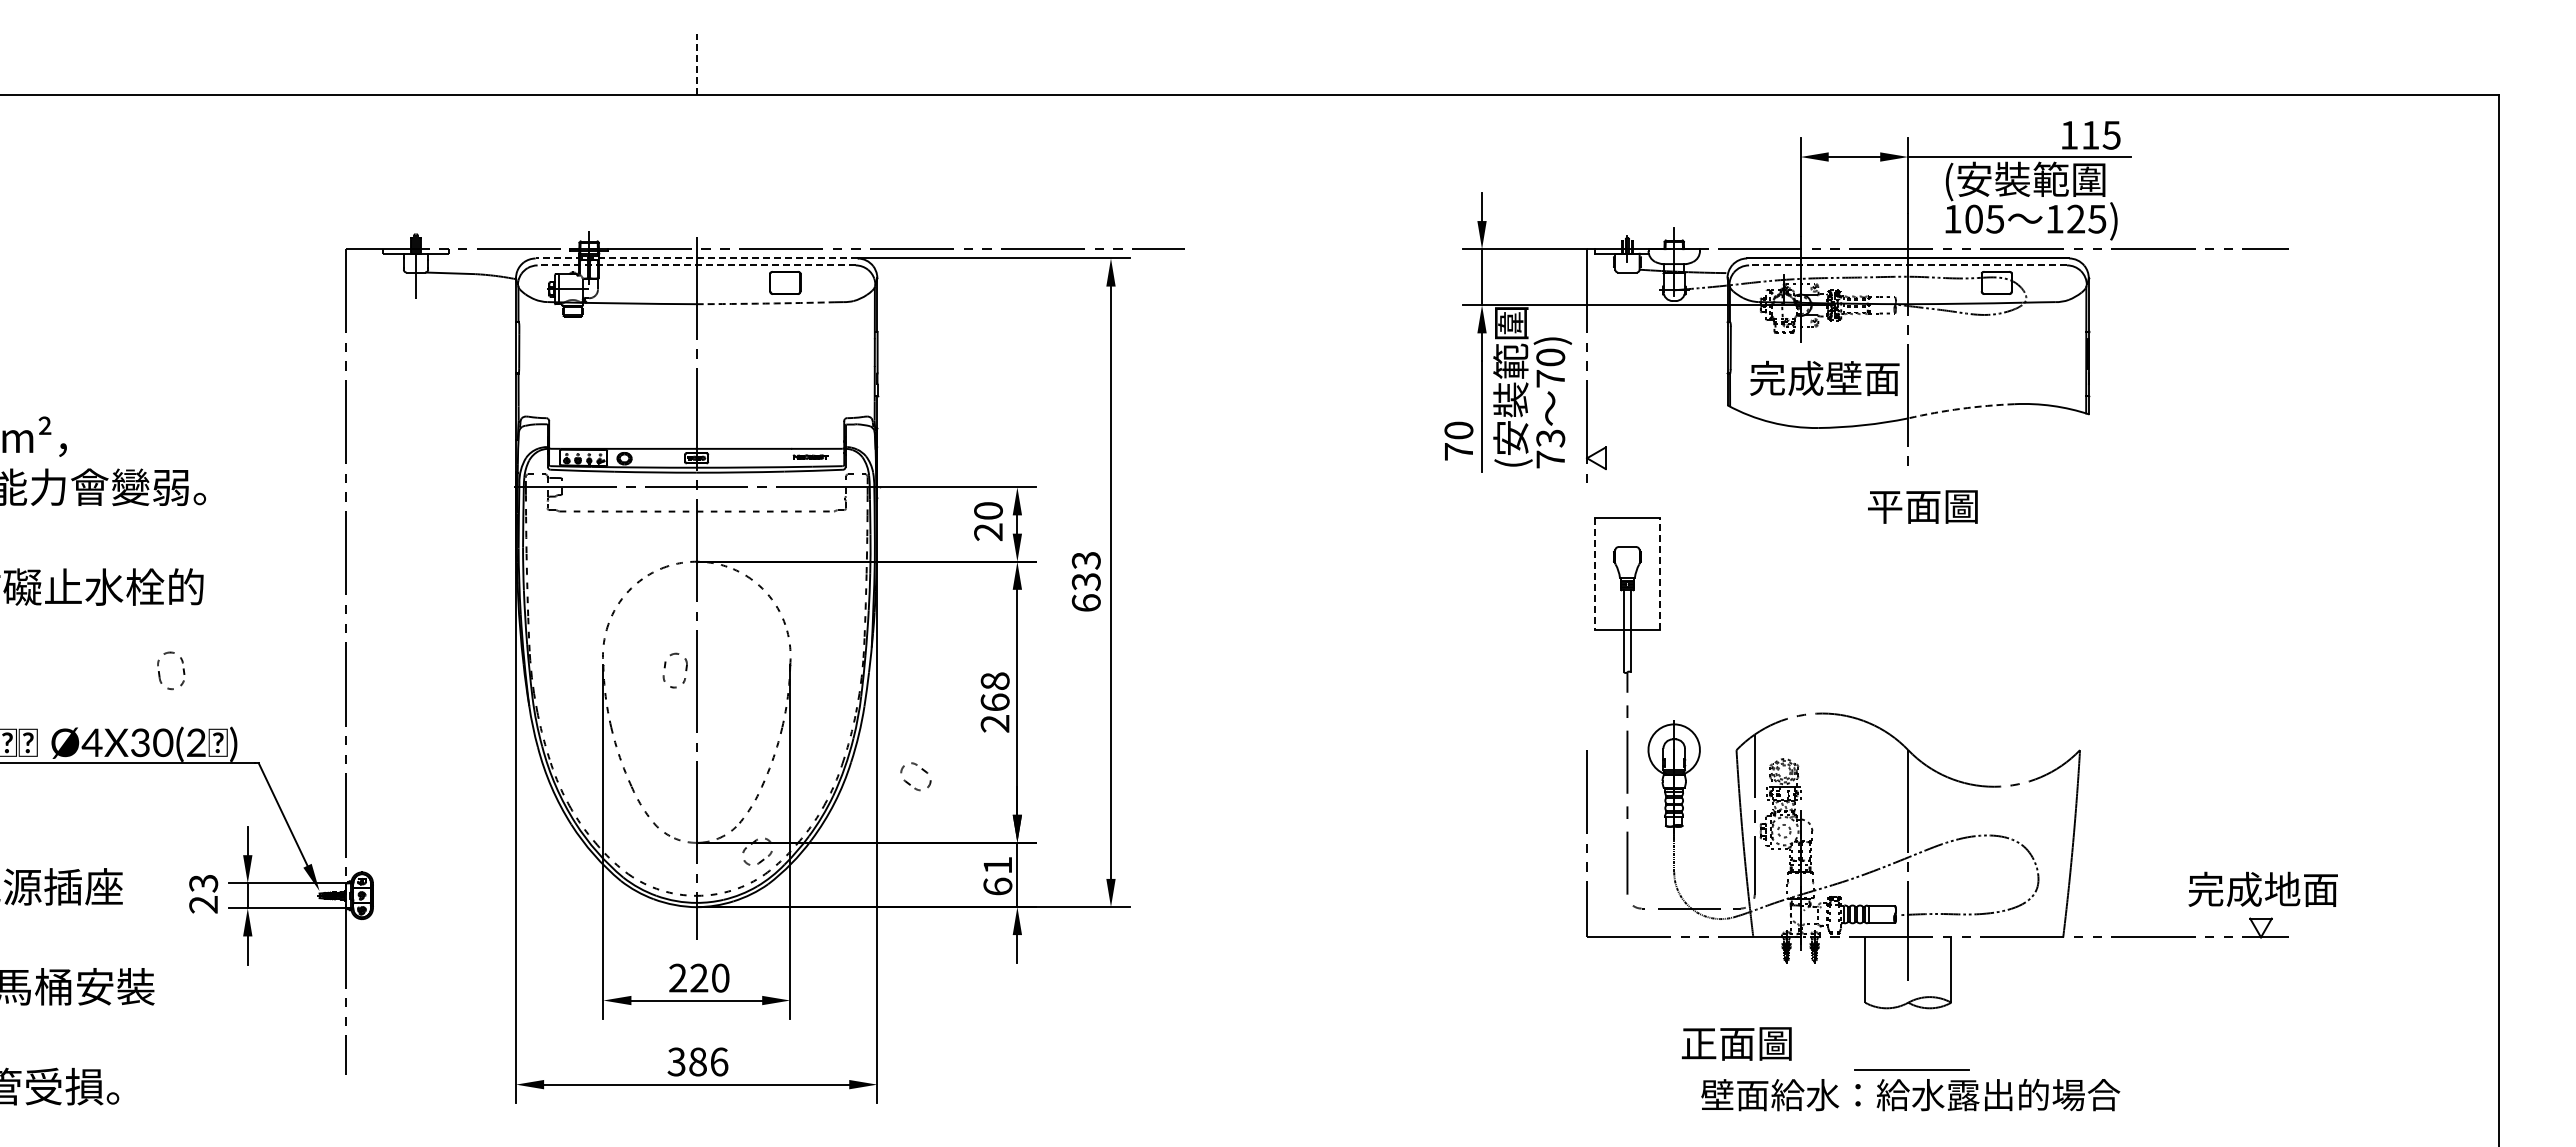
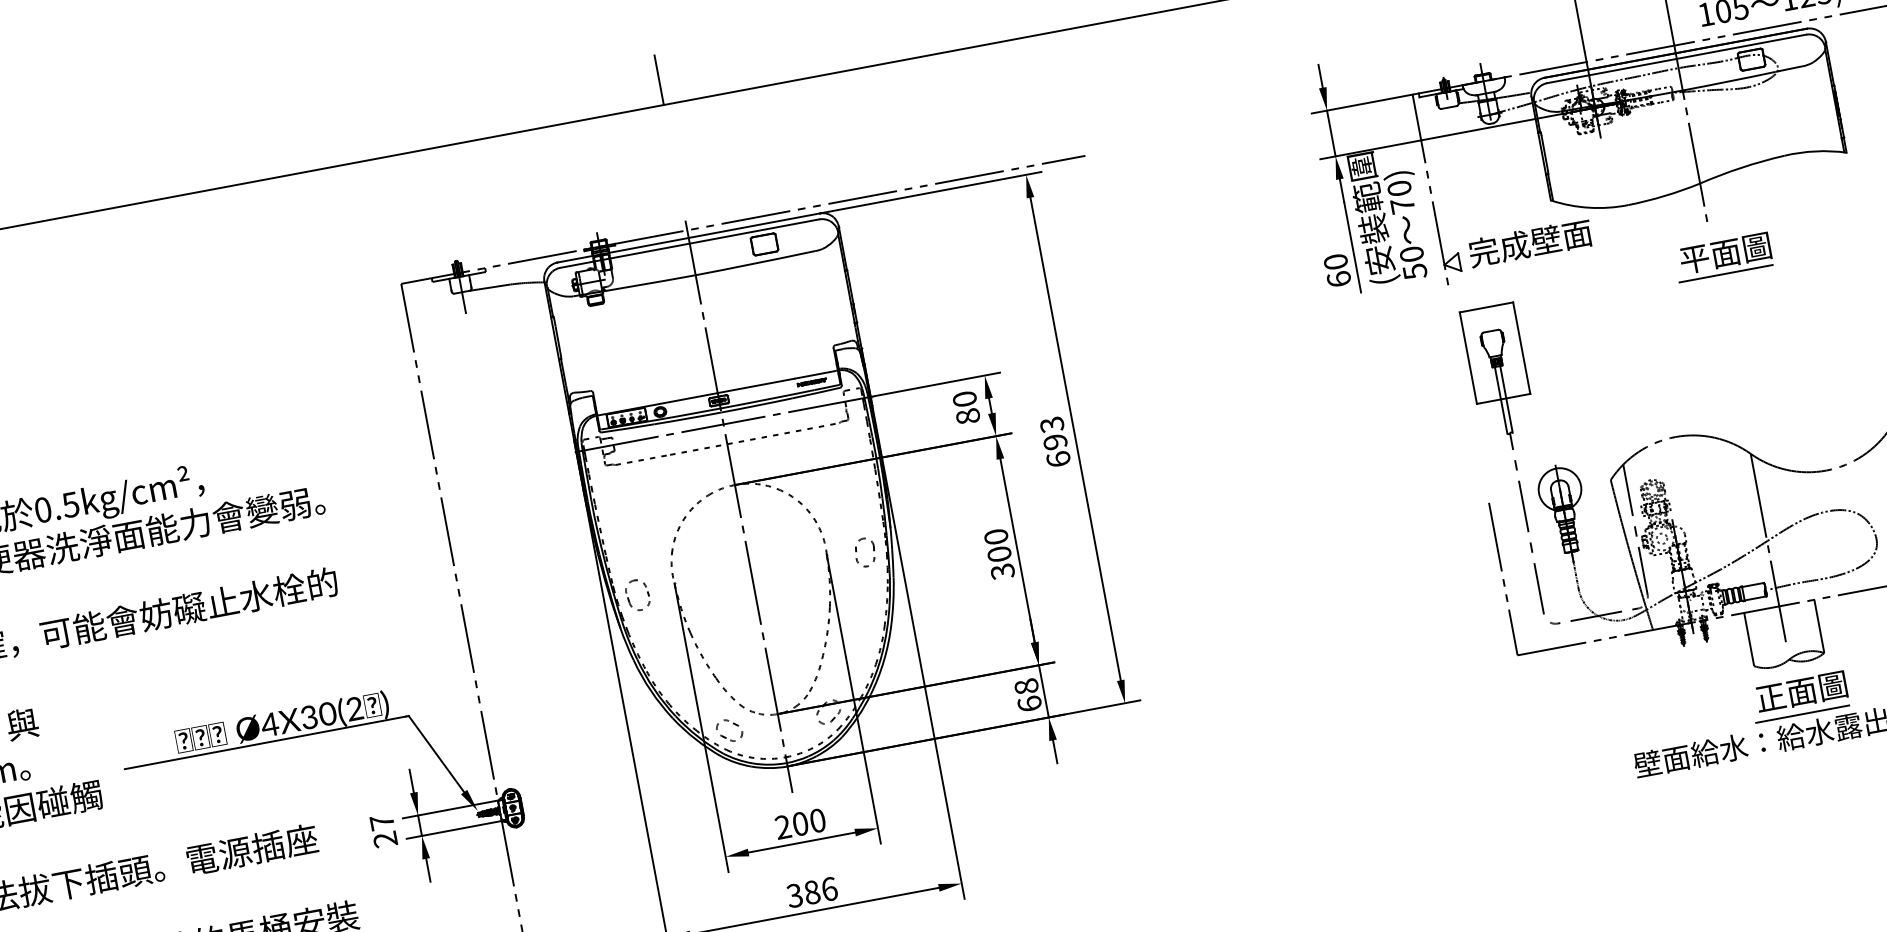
line: (696, 64) -> (658, 79), dashed -> solid
line: (696, 258) -> (688, 238), dashed -> solid
line: (696, 265) -> (689, 243), dashed -> solid
line: (1908, 265) -> (1677, 58), dashed -> solid
arc: (765, 303) -> (751, 264), dashed -> solid
text: (1824, 377) -> (1530, 242), moved
arc: (1961, 408) -> (1742, 167), dashed -> solid
text: (1550, 448) -> (1413, 262), 73 -> 50
text: (1458, 451) -> (1338, 279), 70 -> 60
line: (1919, 531) -> (1726, 273), added
text: (988, 532) -> (968, 416), 20 -> 80
line: (1660, 573) -> (1521, 347), dashed -> solid
line: (1594, 574) -> (1468, 358), dashed -> solid
text: (1086, 581) -> (1055, 441), 633 -> 693
part: (665, 668) -> (856, 552), moved
part: (182, 669) -> (646, 592), moved
text: (994, 702) -> (998, 554), 268 -> 300
part: (910, 783) -> (726, 736), moved
text: (997, 865) -> (1026, 686), 61 -> 68
text: (203, 883) -> (382, 822), 23 -> 27
text: (699, 977) -> (800, 823), 220 -> 200
text: (1736, 1043) -> (1801, 691), moved

